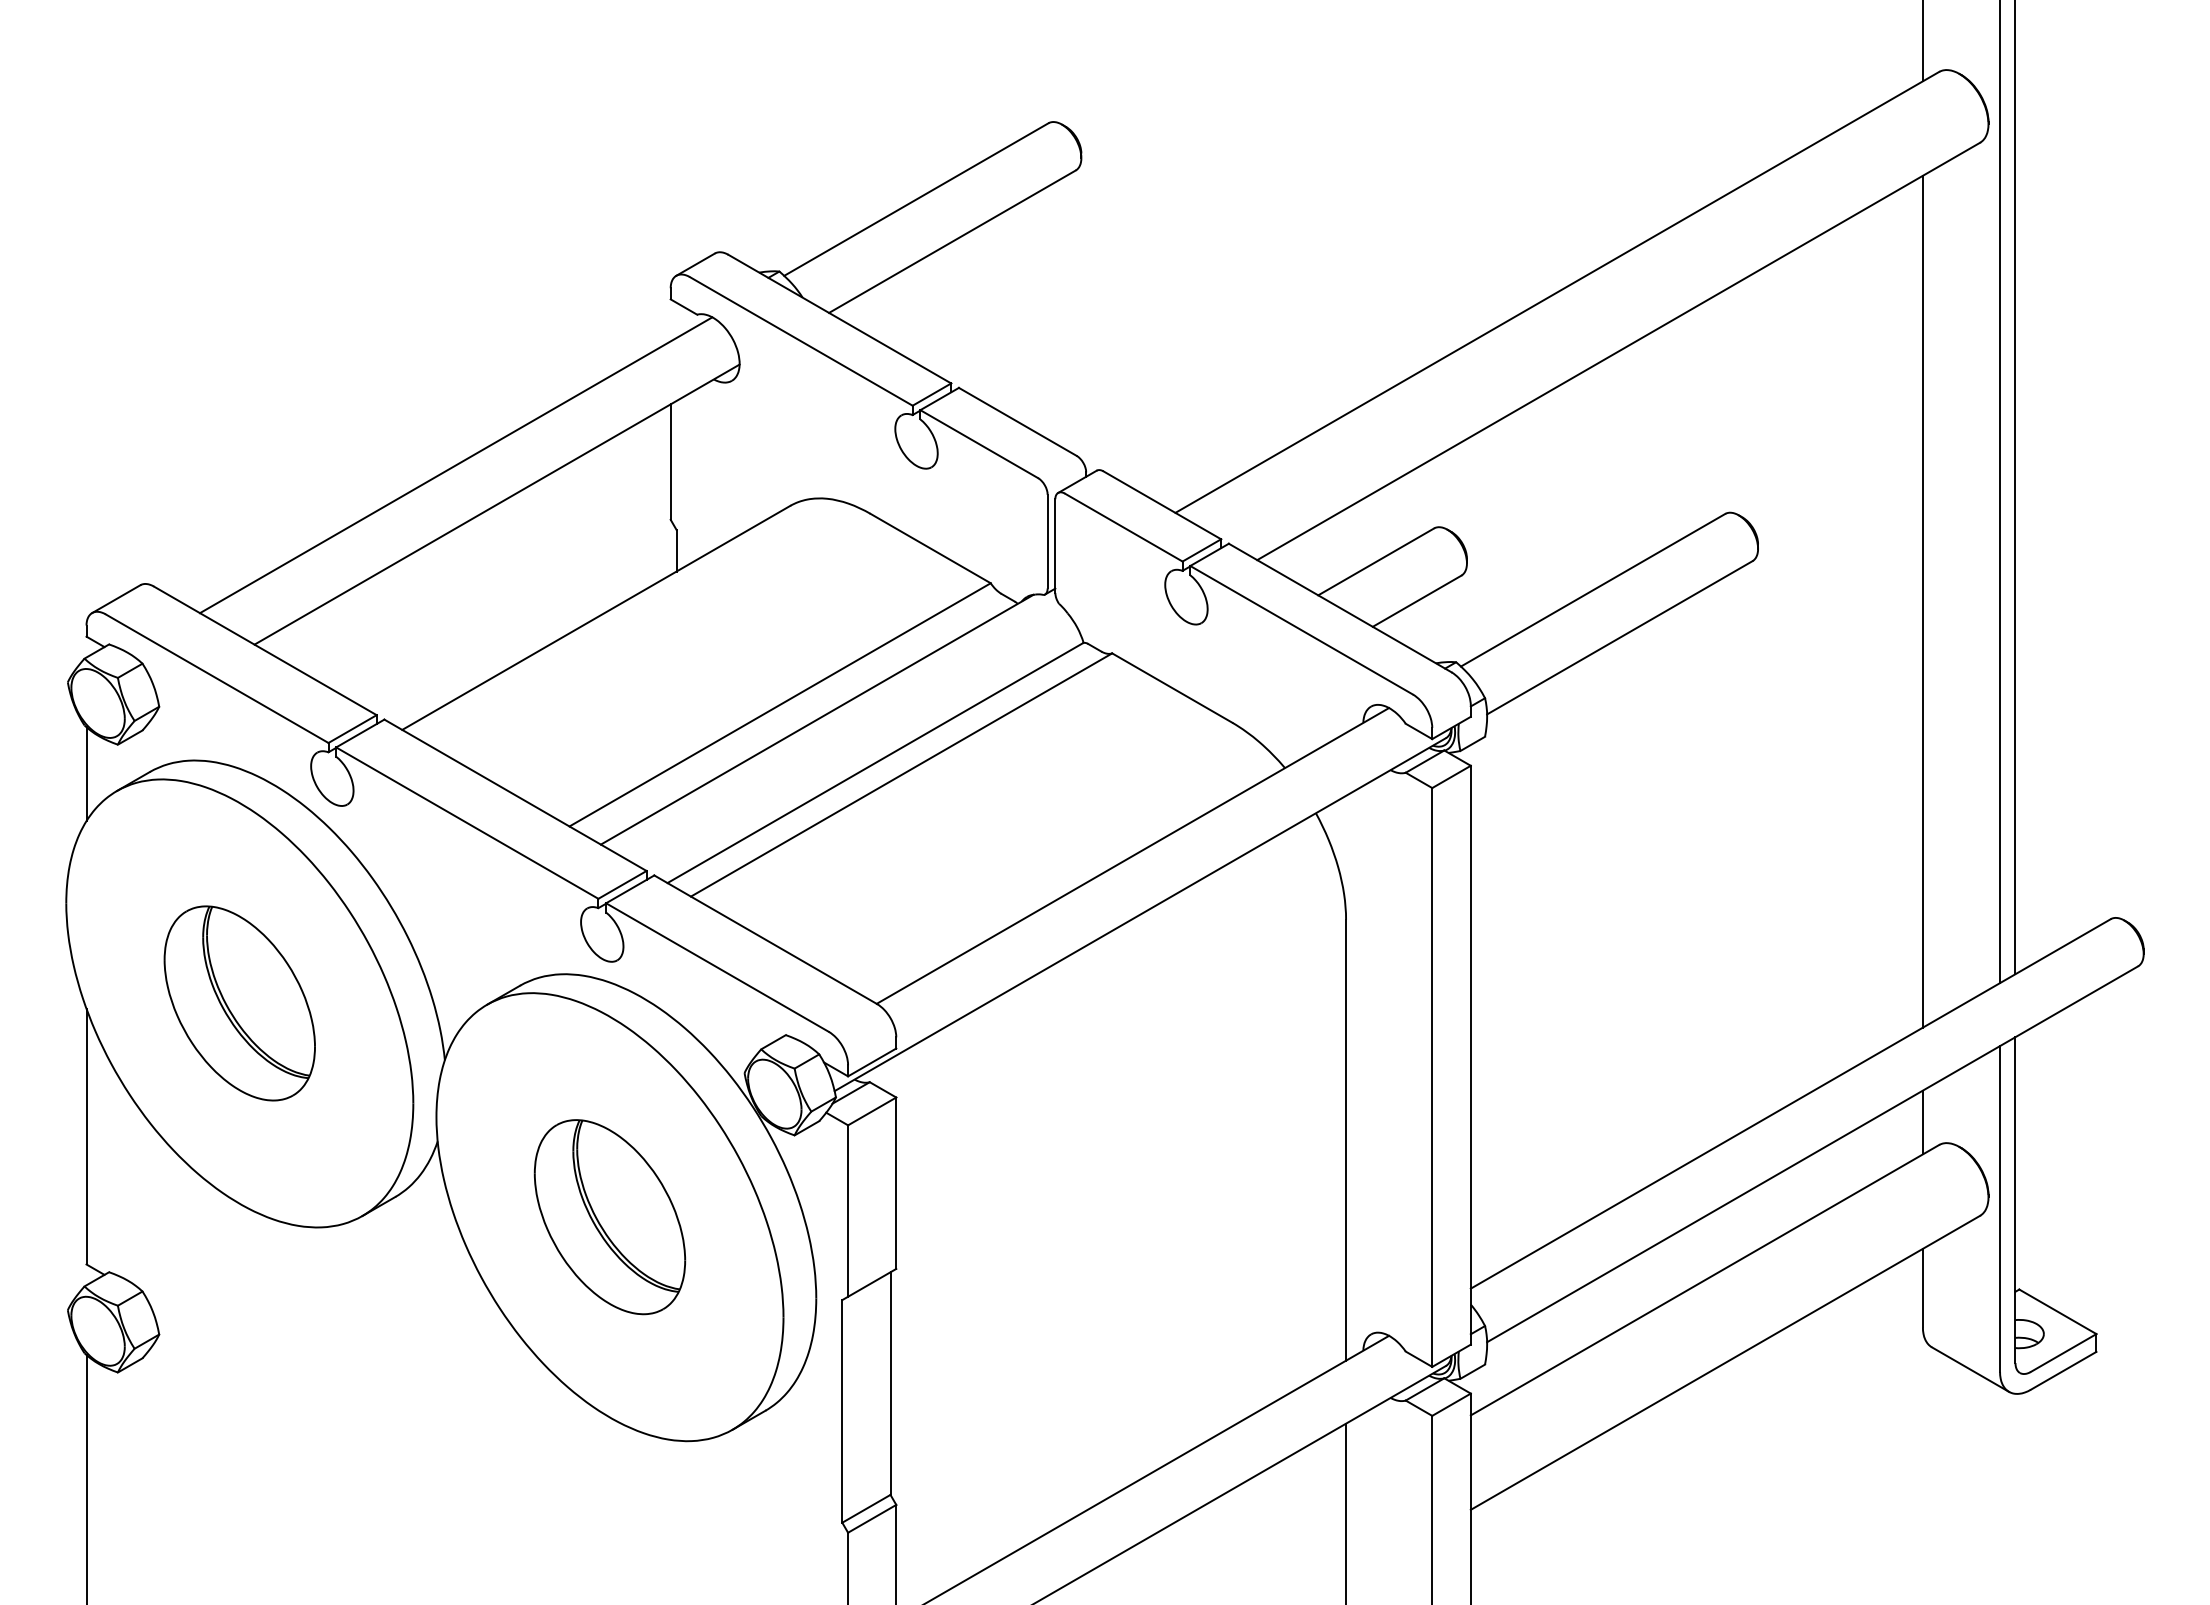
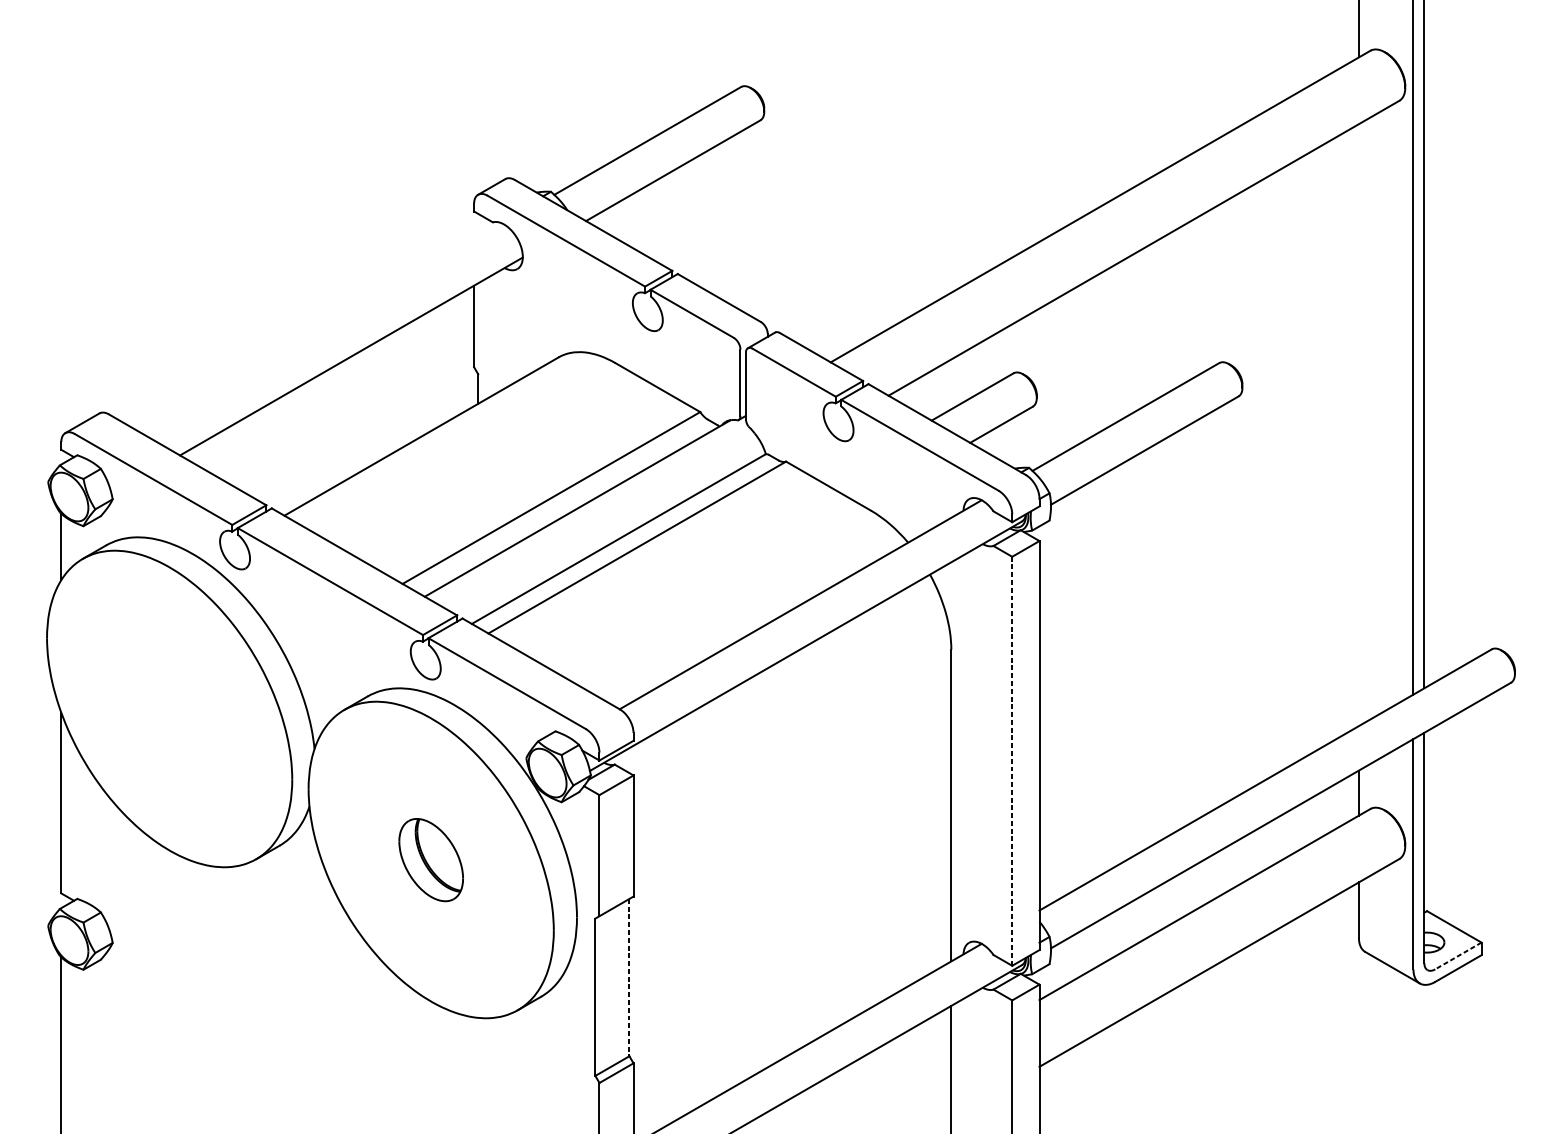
line: (456, 465) -> (322, 328), removed
line: (1922, 601) -> (1358, 424), removed
part: (239, 1003) -> (169, 709), removed
line: (1432, 1076) -> (1012, 760), solid -> dashed
part: (609, 1217) -> (430, 860), size x0.6
line: (2063, 1353) -> (1458, 956), solid -> dashed
line: (890, 1384) -> (629, 978), solid -> dashed

